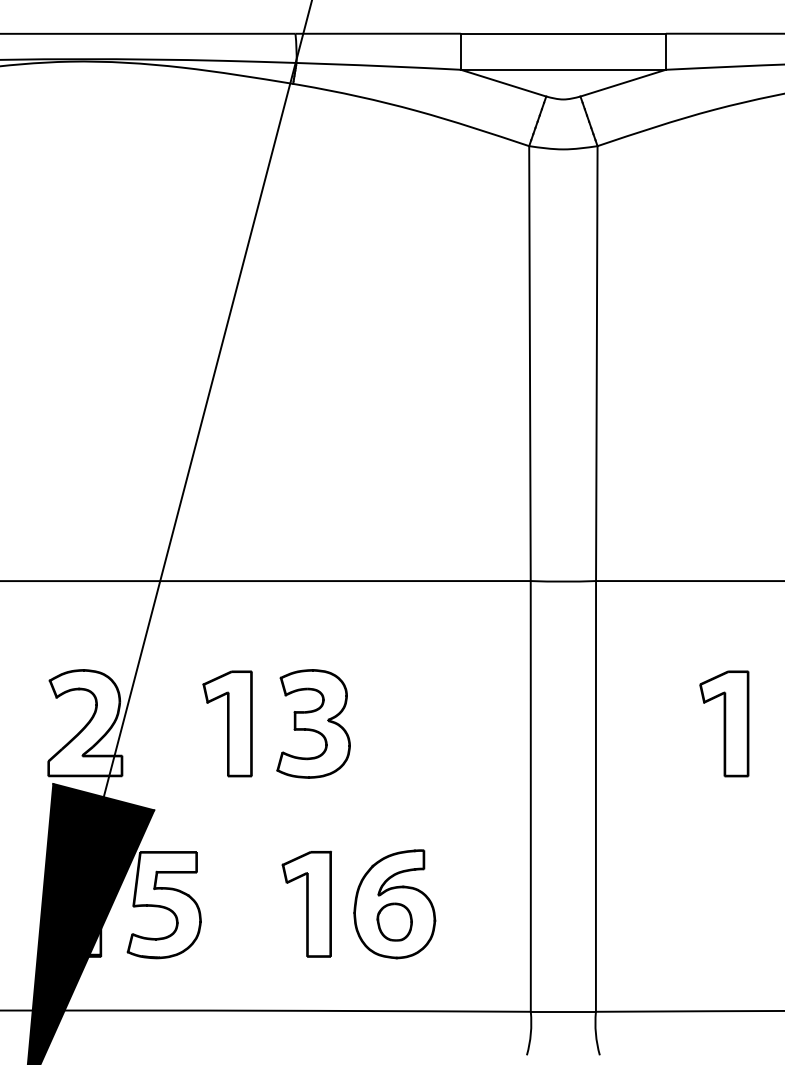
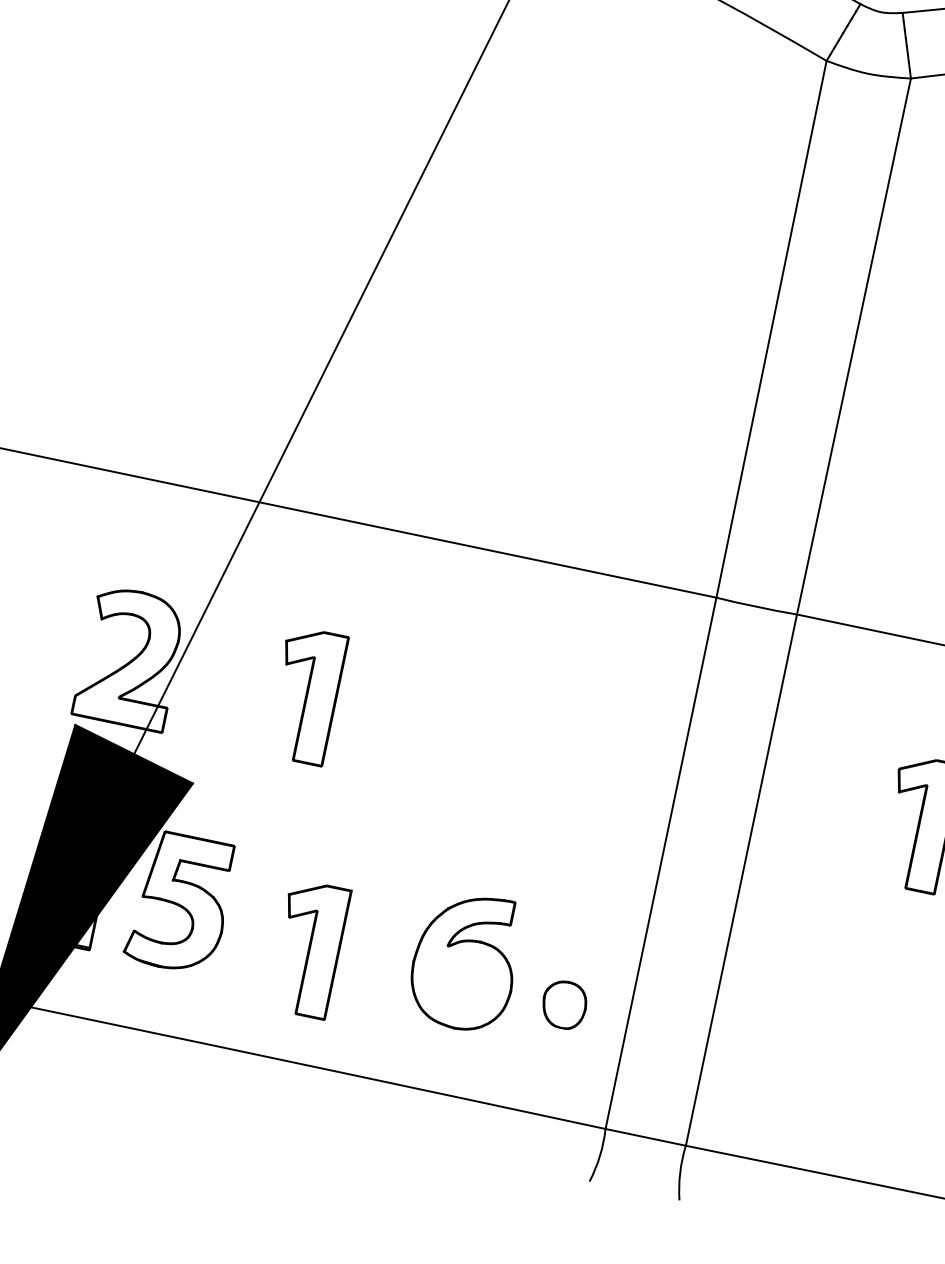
part: (313, 723) -> (411, 717), removed
part: (306, 903) -> (308, 948), moved
part: (394, 921) -> (564, 1004), moved

